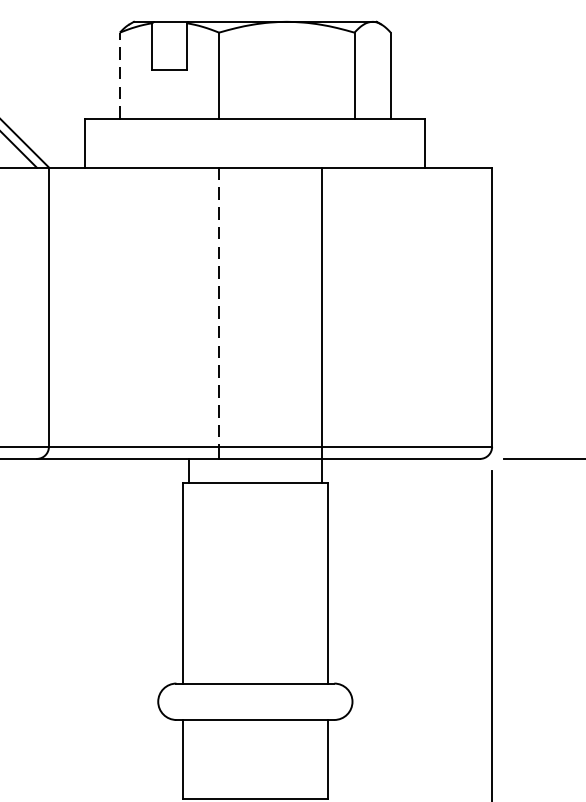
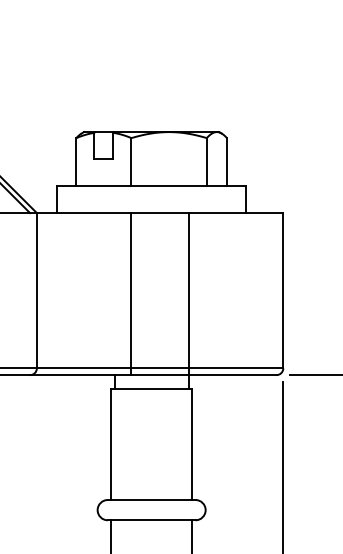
line: (120, 76) -> (76, 162), dashed -> solid
line: (219, 306) -> (131, 290), dashed -> solid

